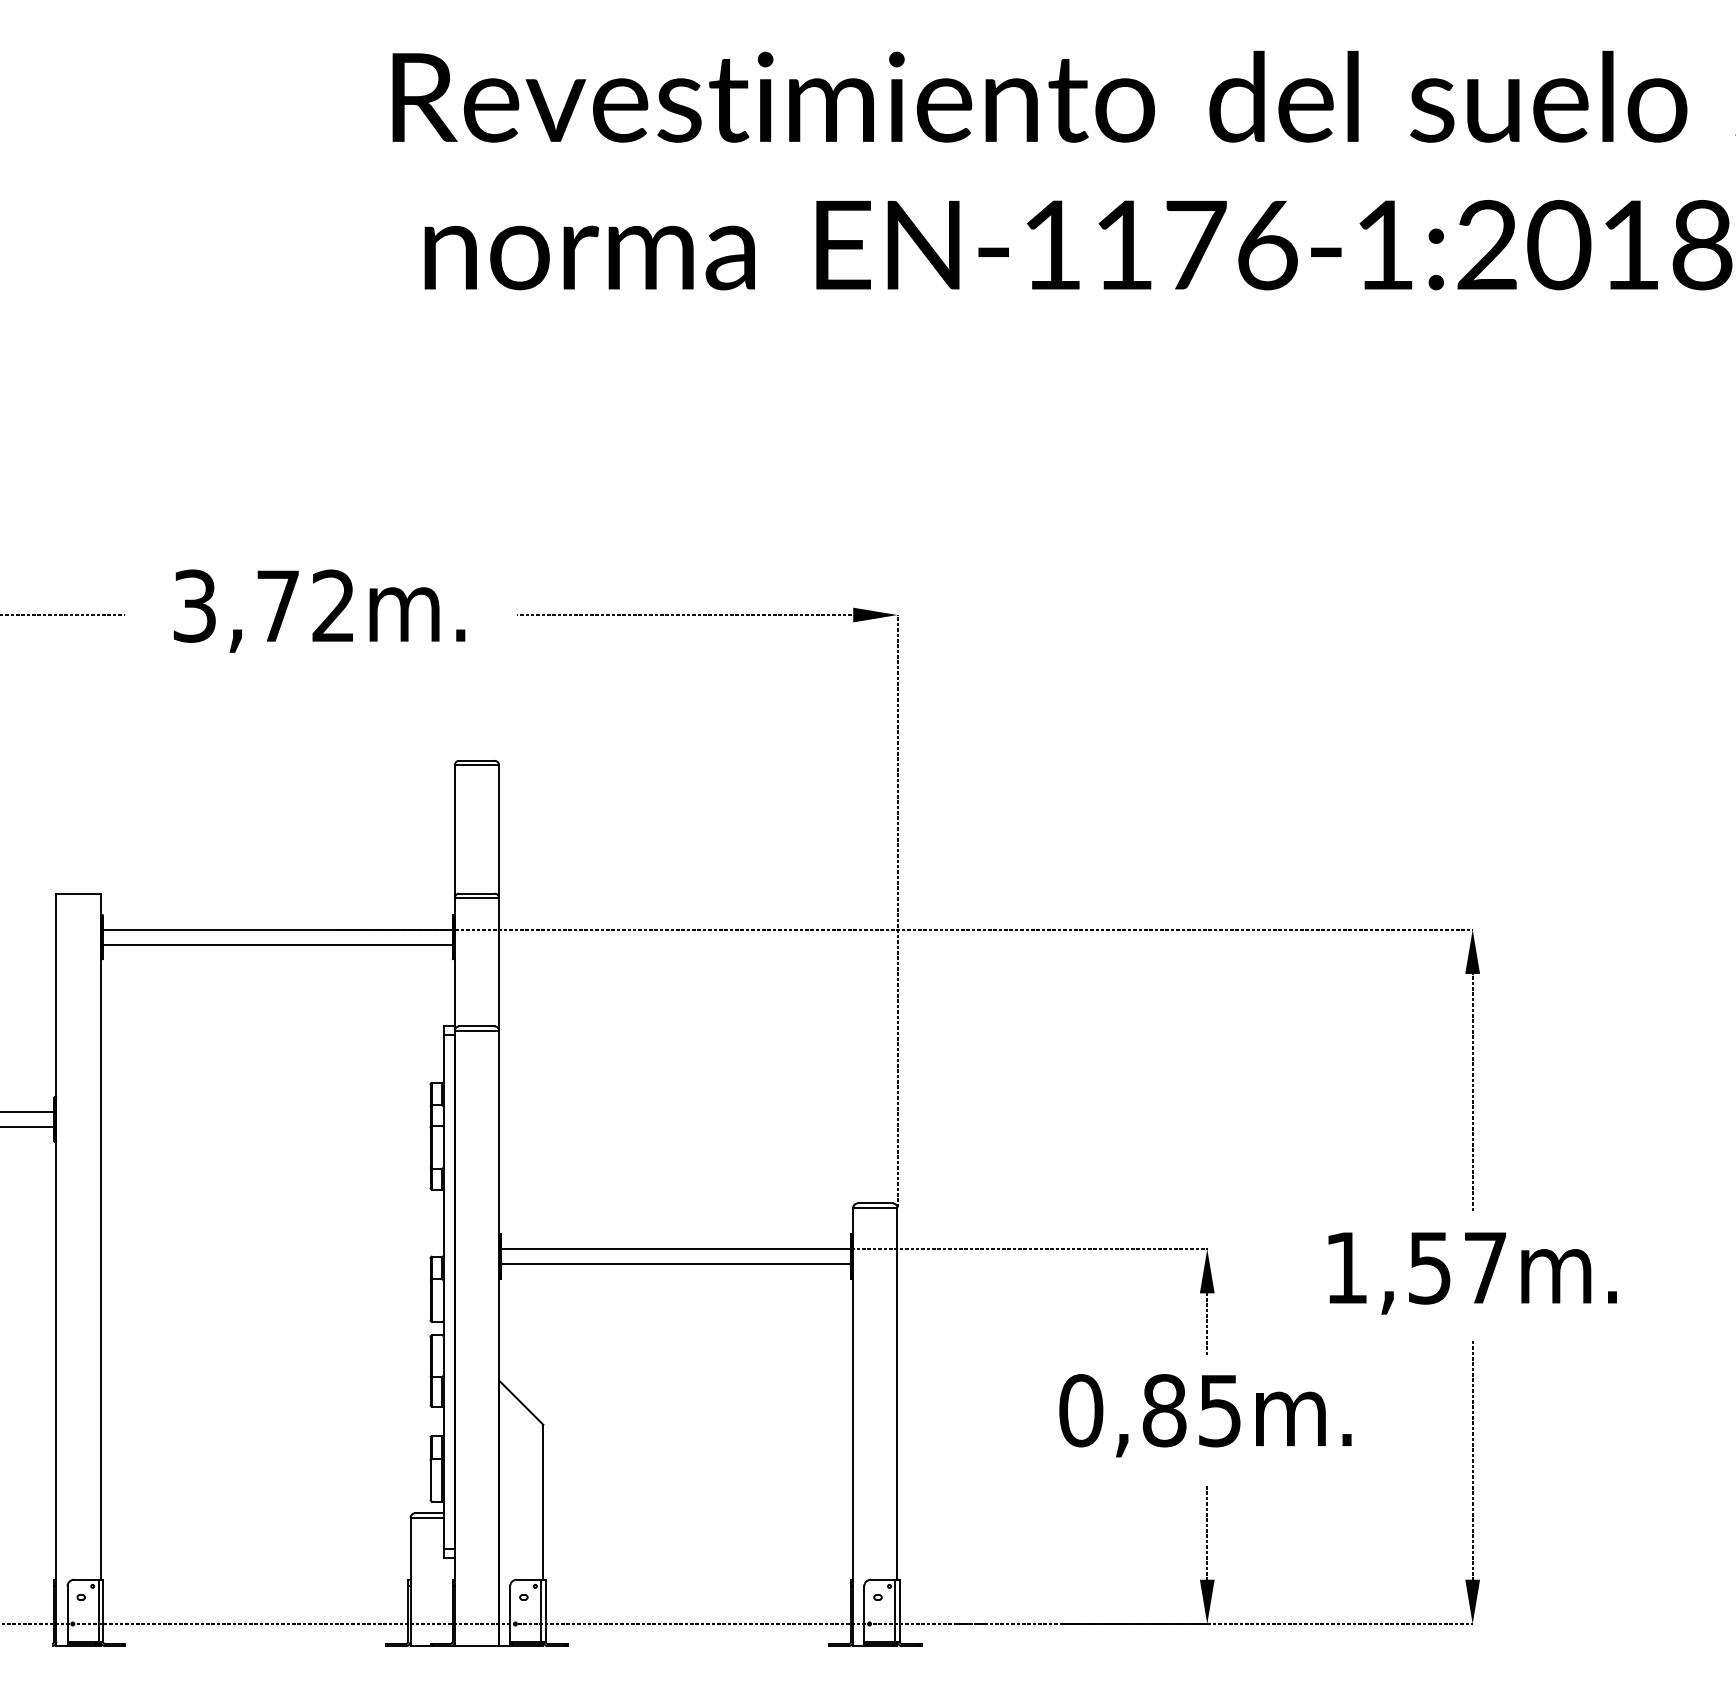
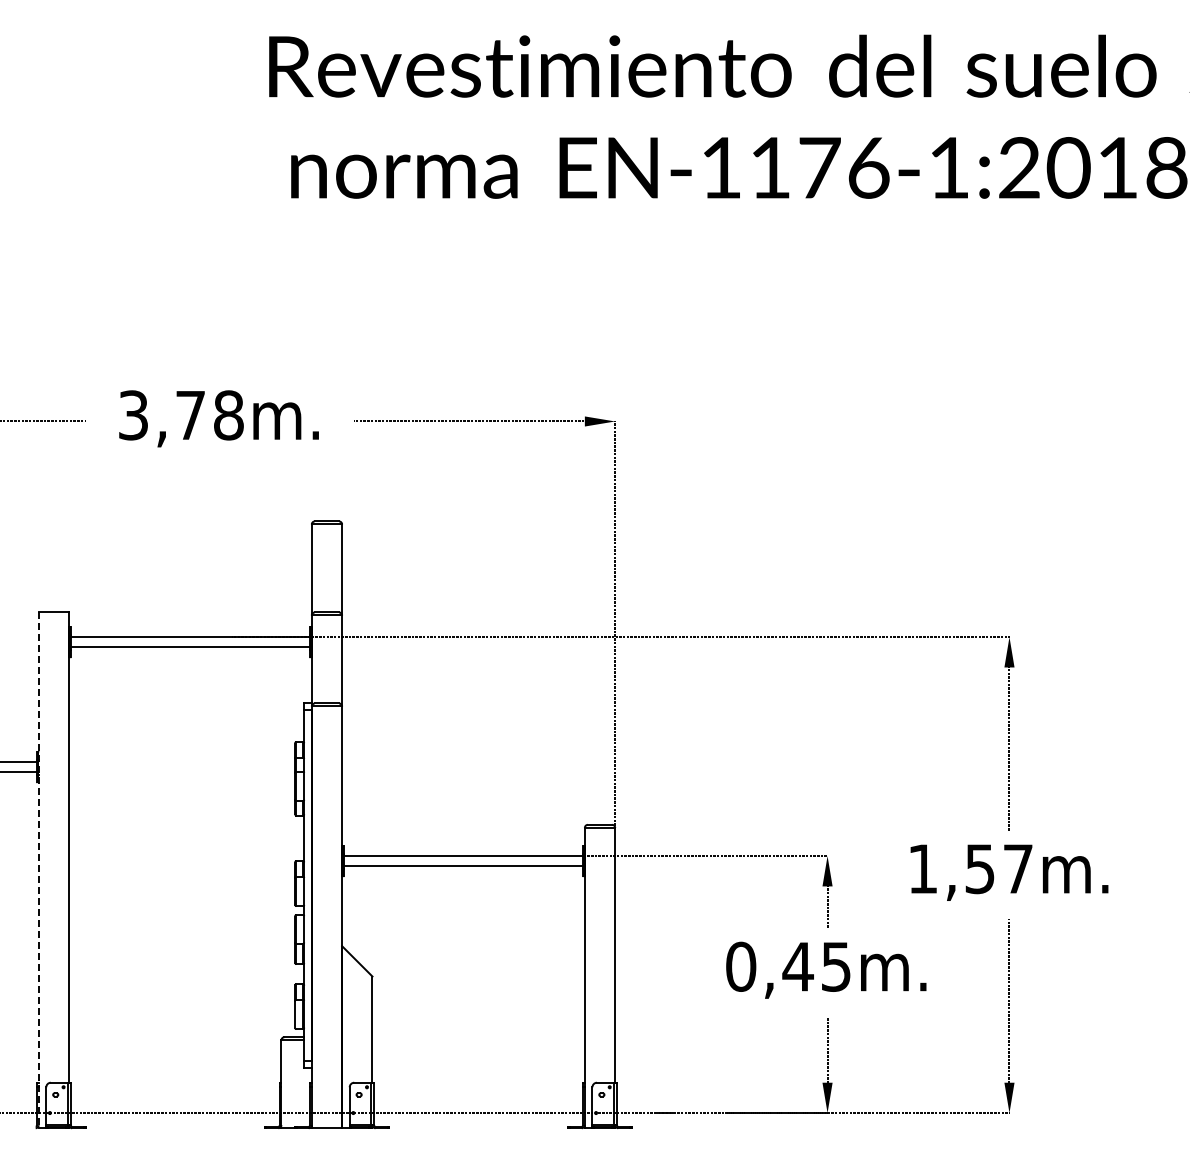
text: (333, 606) -> (228, 415), 3,72m. -> 3,78m.
line: (56, 1270) -> (38, 870), solid -> dashed
text: (1163, 1410) -> (797, 966), 0,85m. -> 0,45m.

